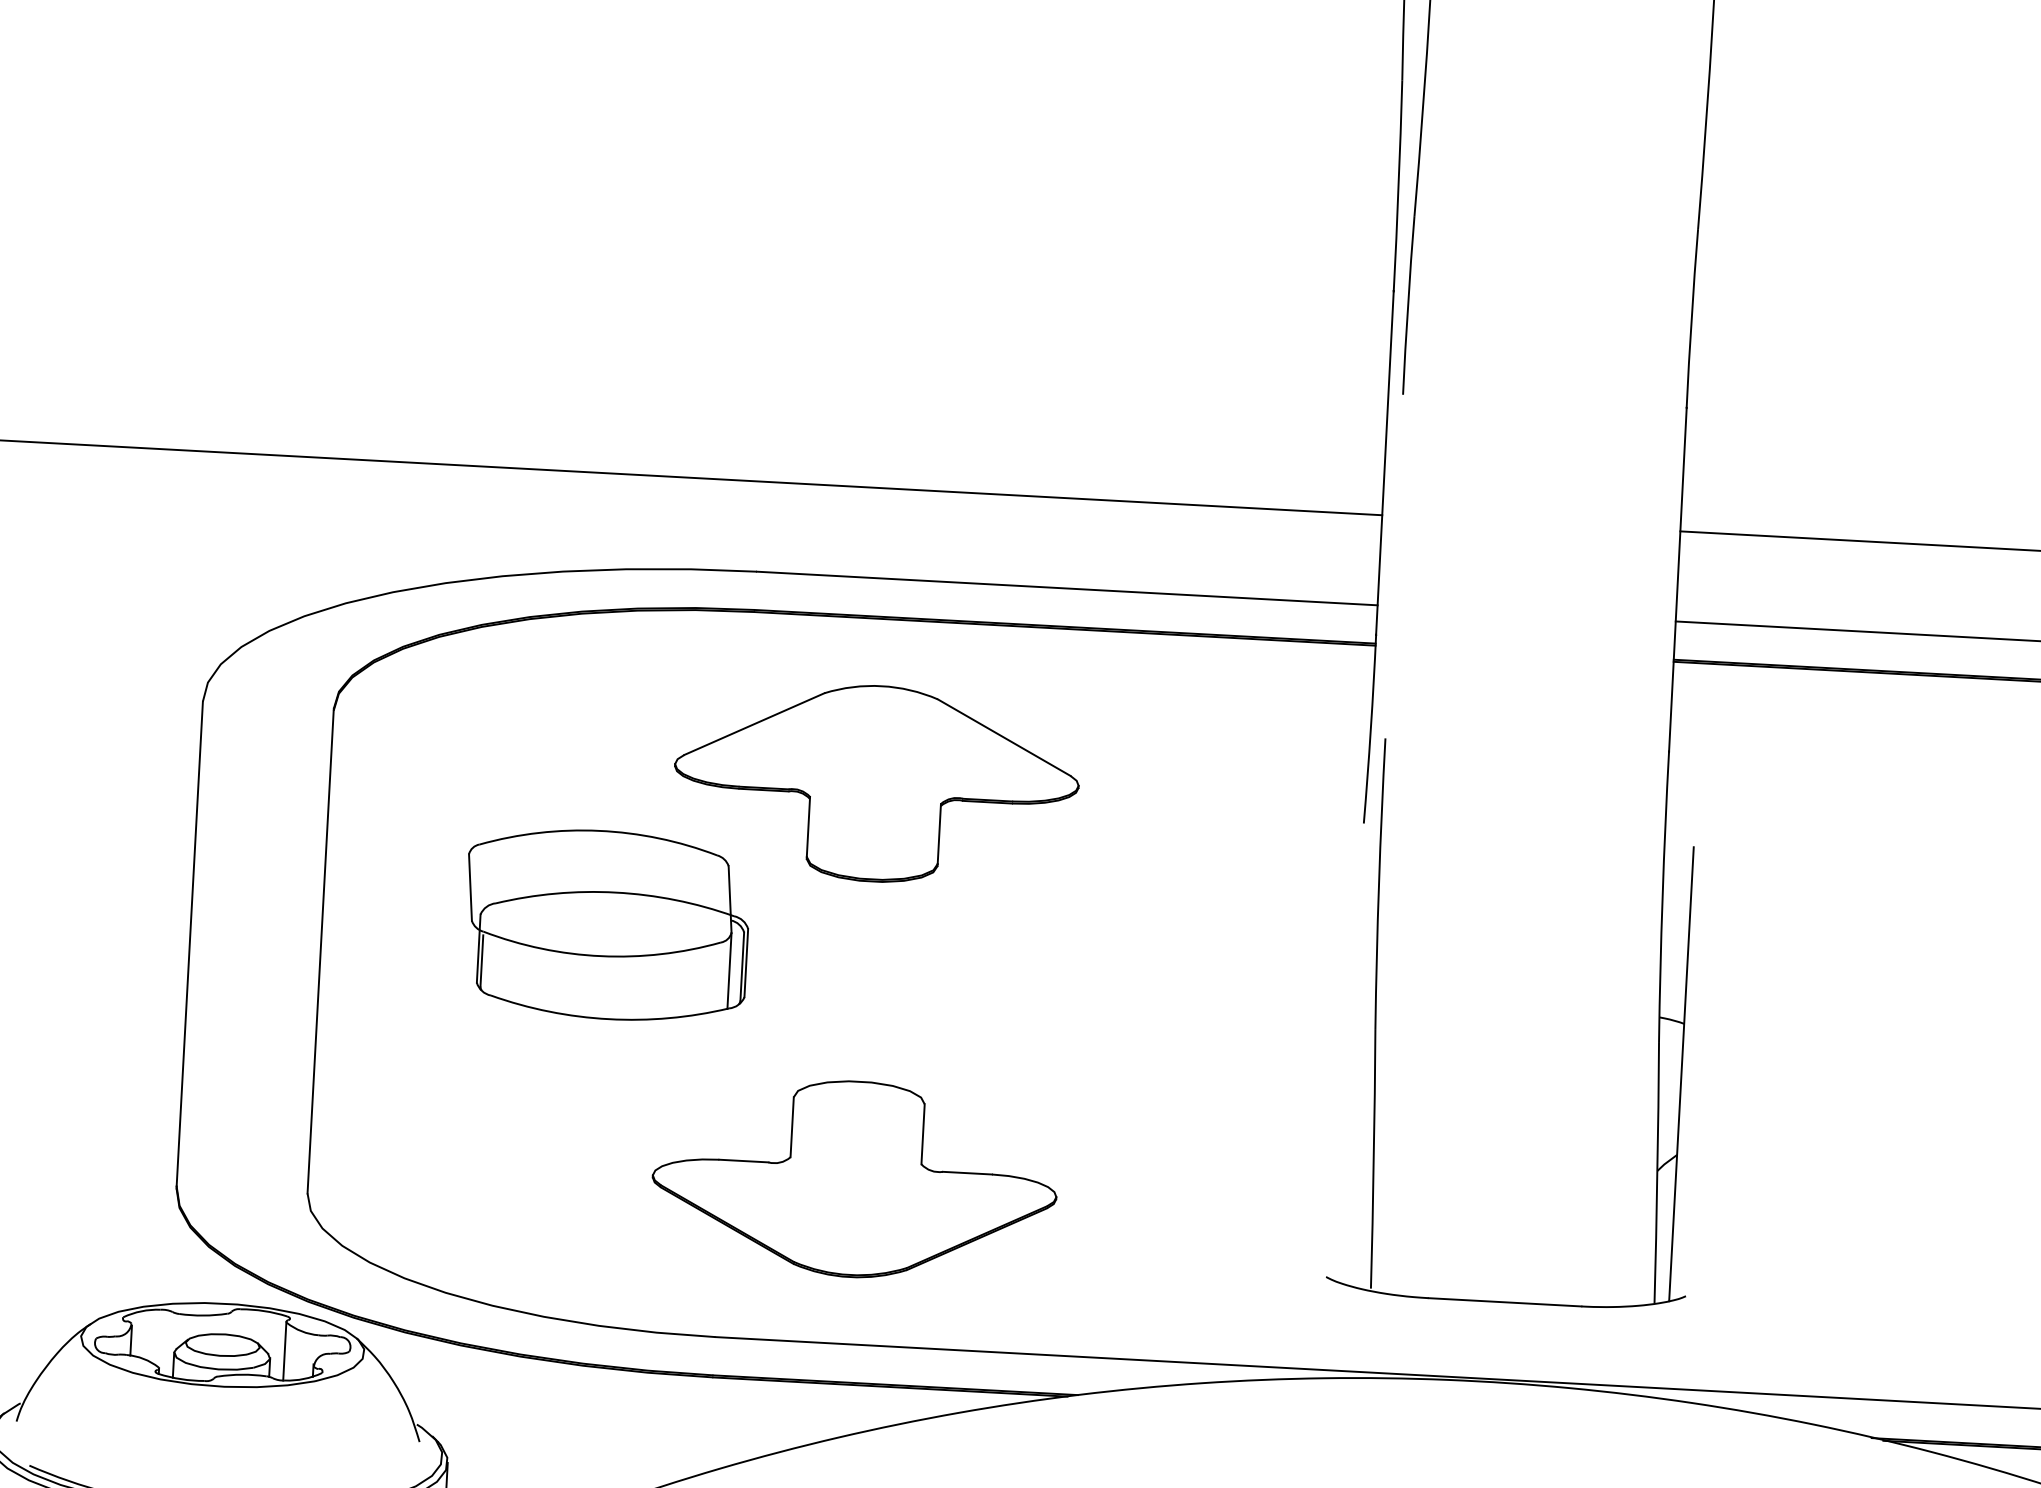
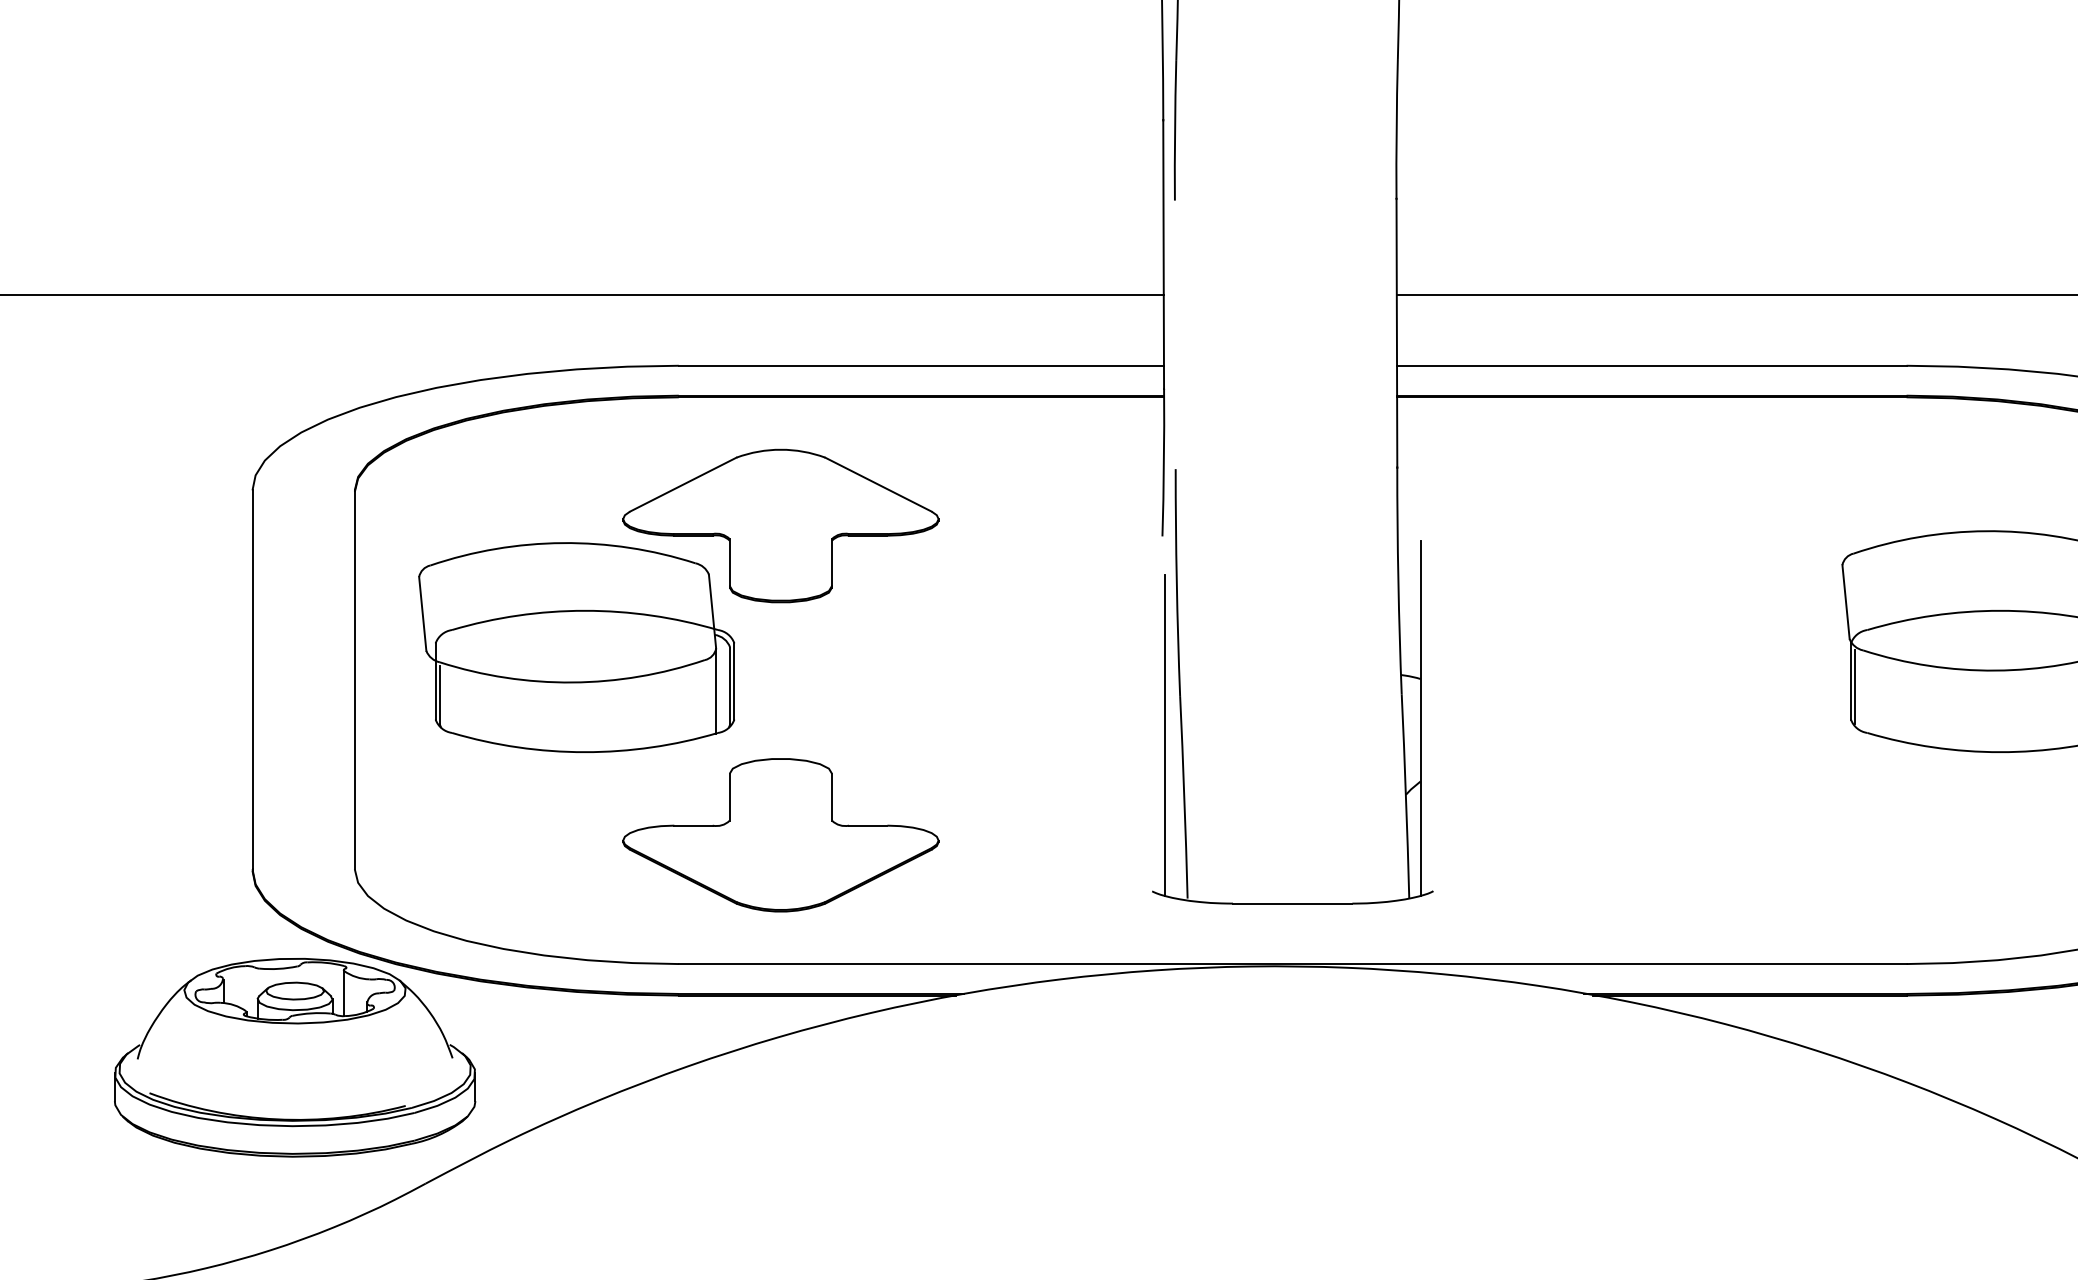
part: (606, 925) -> (576, 647), size x1.43
line: (1352, 1078) -> (1164, 735), added

